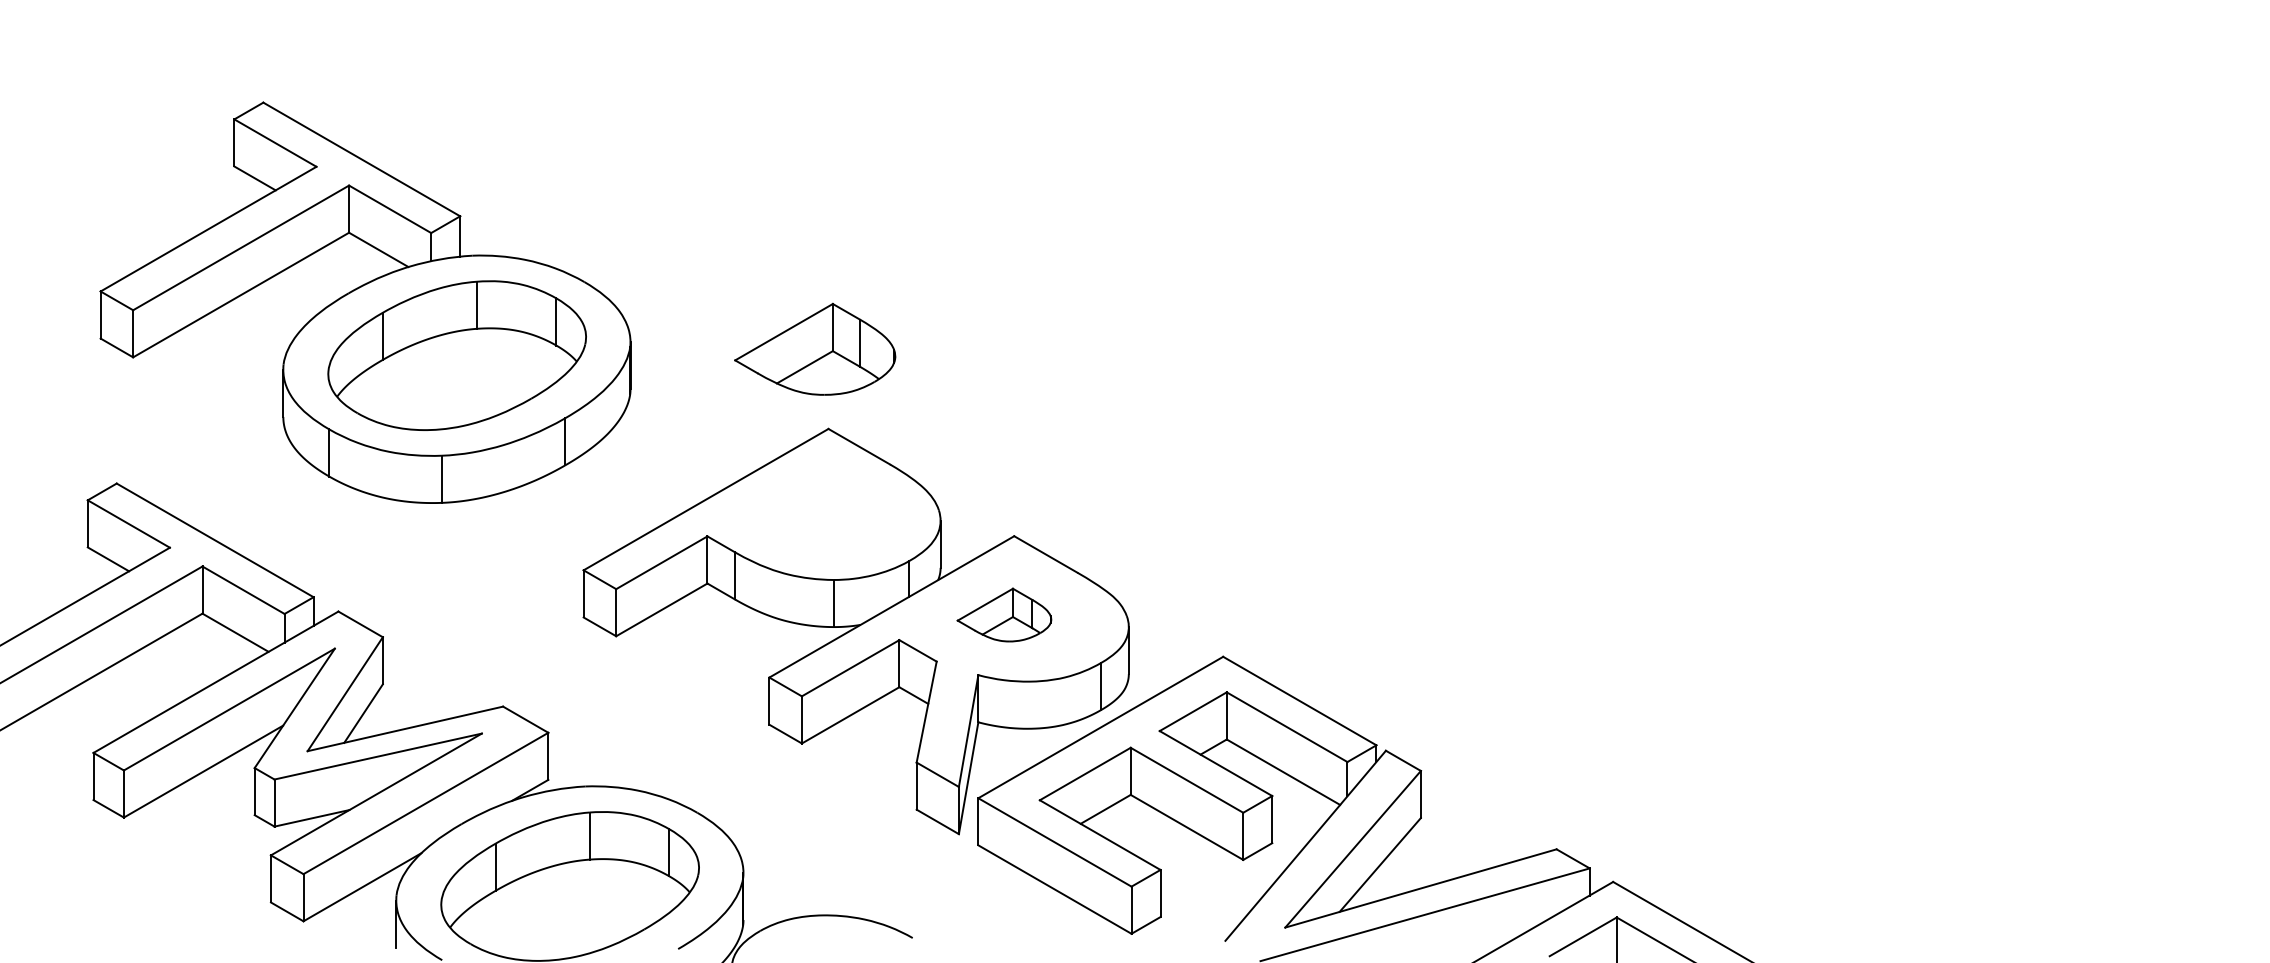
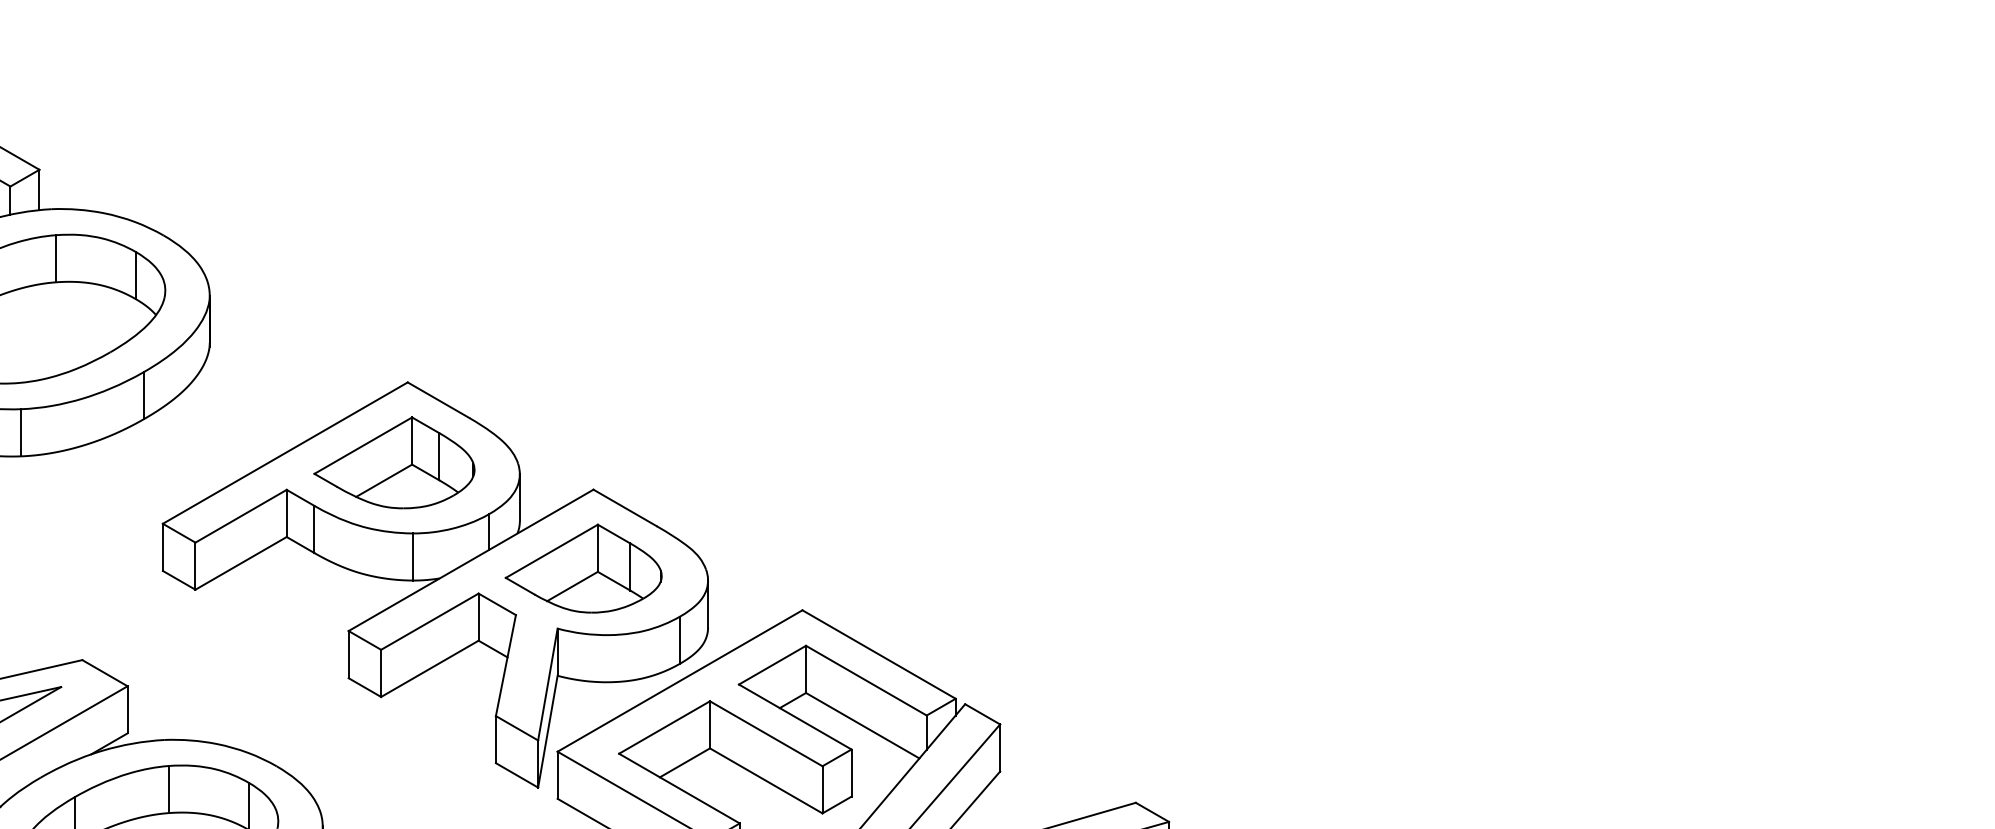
part: (815, 348) -> (394, 461), moved
part: (1004, 614) -> (583, 567), size x1.67

